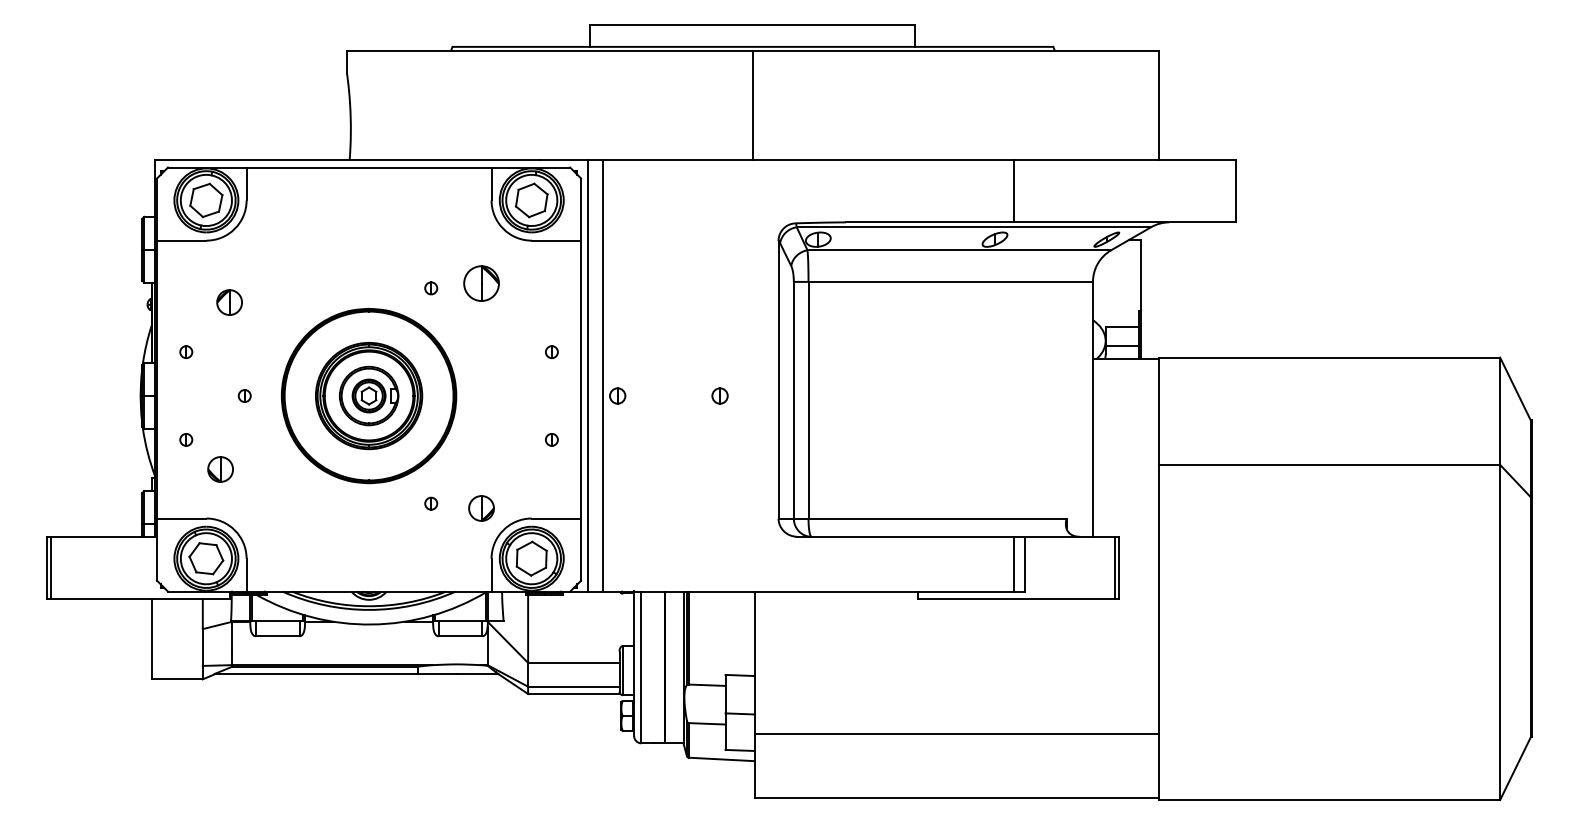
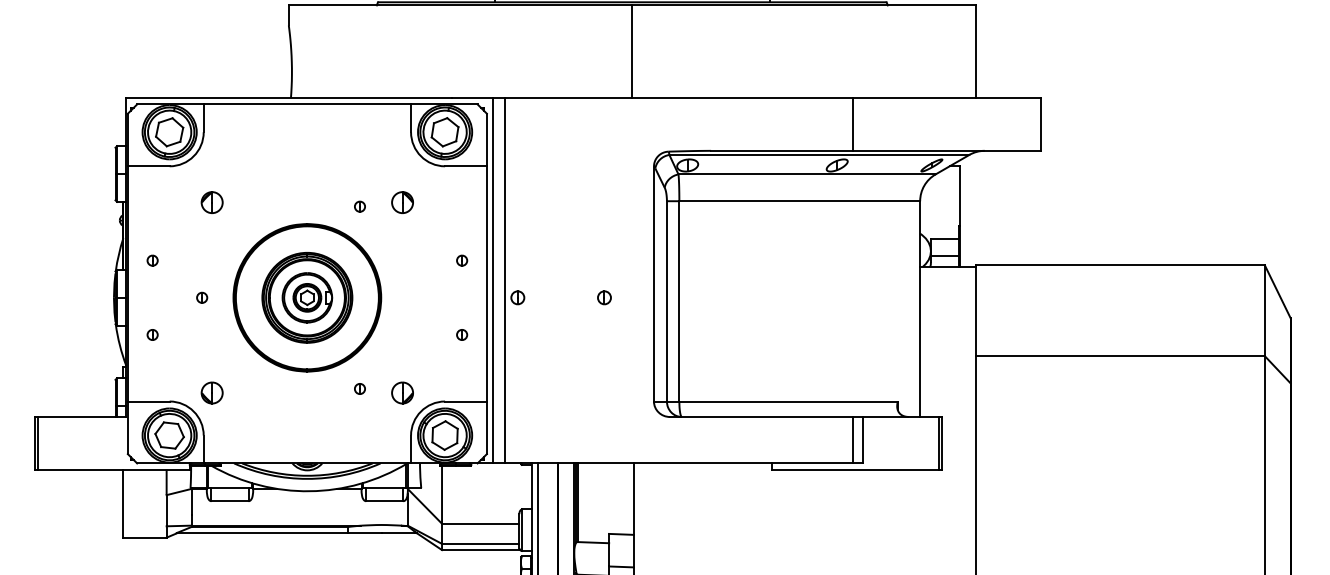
part: (481, 283) -> (402, 202), size x0.71
part: (229, 302) -> (212, 202), moved
part: (220, 469) -> (212, 393), moved

